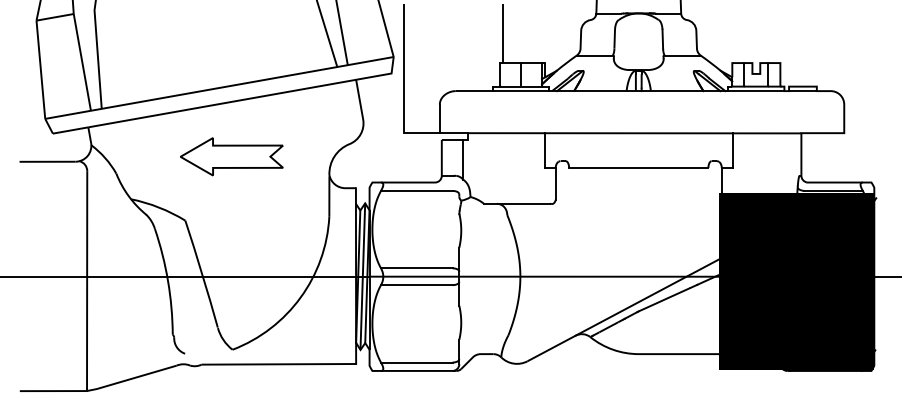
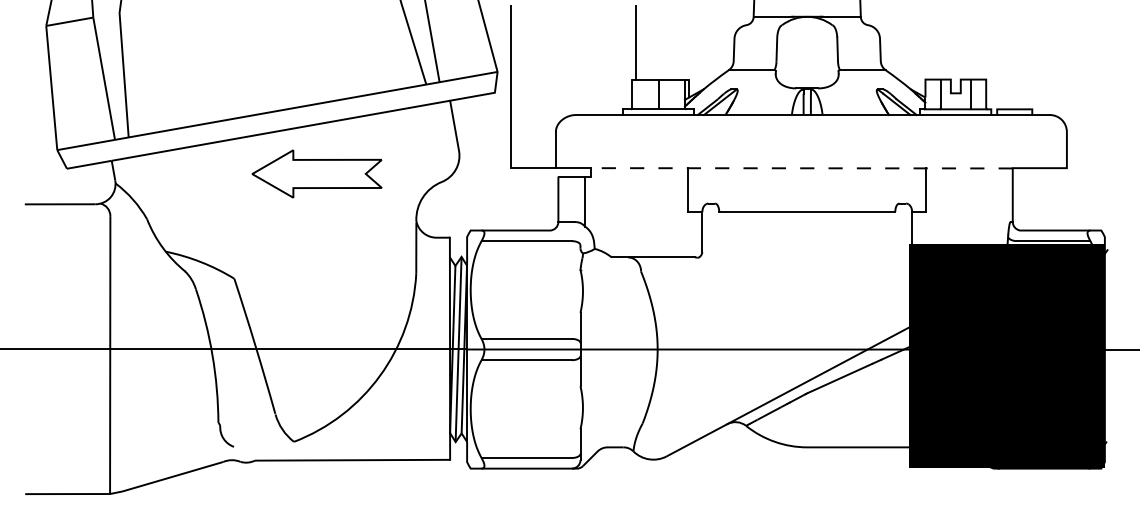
line: (634, 133) -> (801, 168), solid -> dashed
part: (231, 156) -> (316, 173), moved

